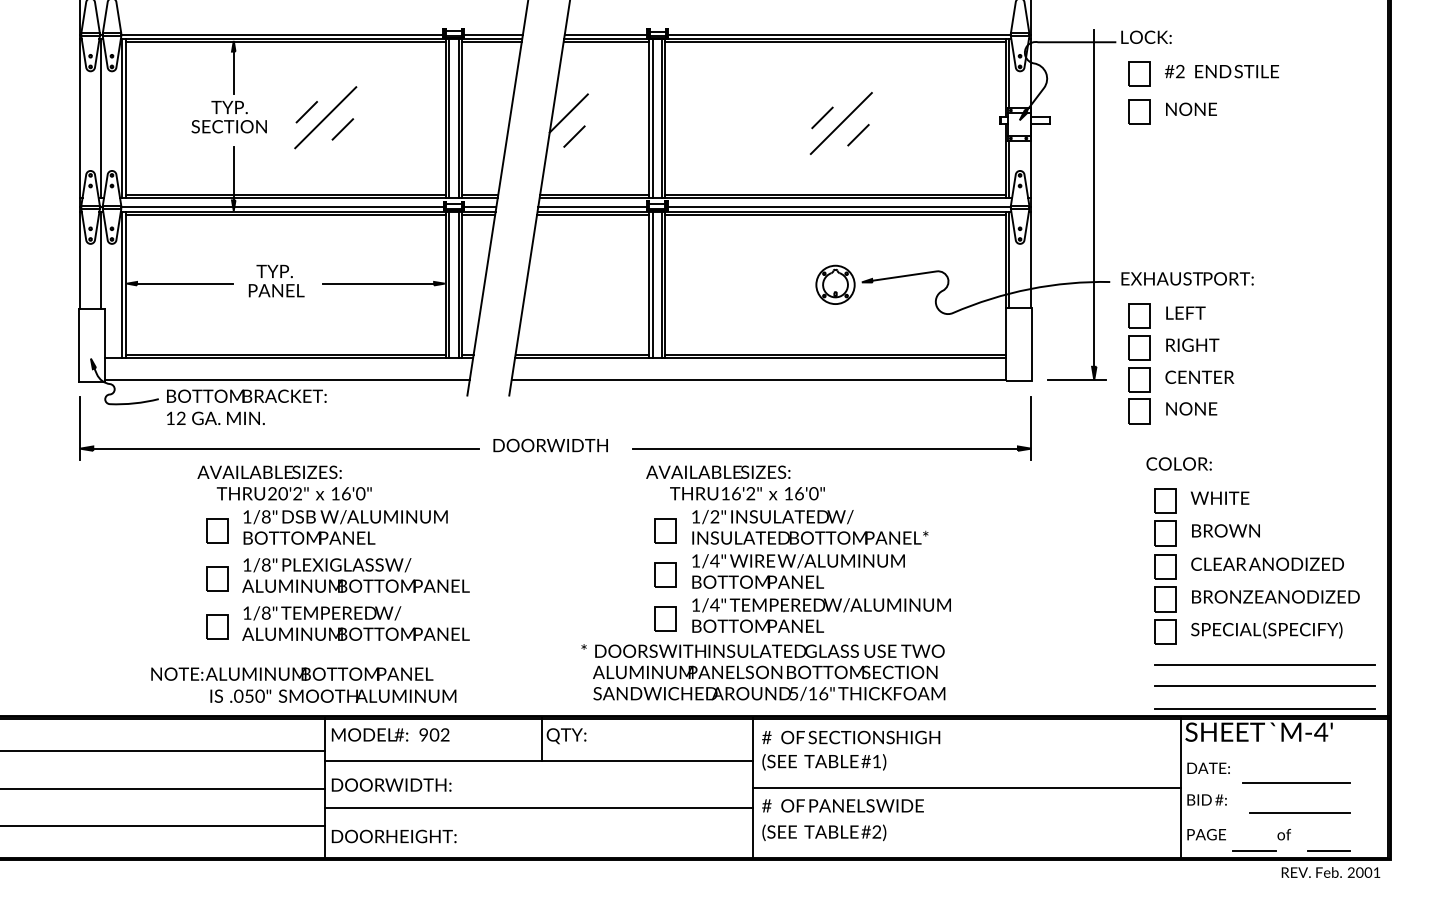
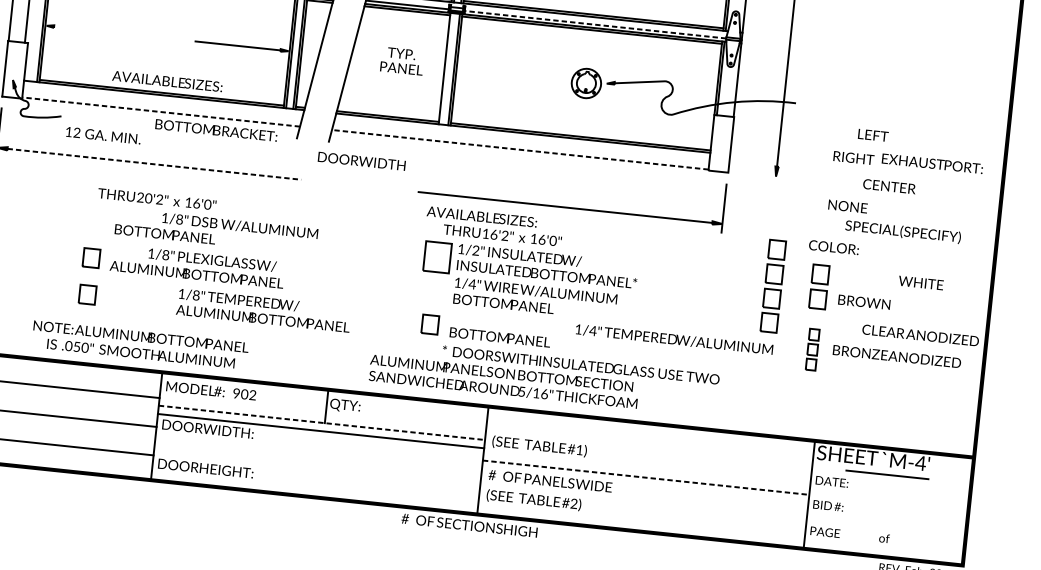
line: (839, 207) -> (595, 24), solid -> dashed
text: (1187, 278) -> (932, 163), moved
text: (276, 280) -> (402, 60), moved
line: (184, 283) -> (90, 30), removed
line: (652, 284) -> (446, 68), removed
text: (1185, 312) -> (873, 134), moved
part: (1139, 363) -> (773, 286), moved
text: (1199, 376) -> (889, 185), moved
line: (287, 379) -> (161, 111), solid -> dashed
line: (758, 379) -> (520, 149), solid -> dashed
line: (1076, 379) -> (762, 174), removed
text: (246, 395) -> (216, 129), moved
text: (550, 445) -> (361, 161), moved
line: (285, 448) -> (154, 164), solid -> dashed
text: (269, 471) -> (167, 80), moved
text: (1219, 497) -> (920, 282), moved
text: (345, 517) -> (240, 226), moved
part: (217, 530) -> (95, 221), removed
part: (665, 530) -> (437, 257), size x1.6
text: (1267, 563) -> (920, 334), moved
text: (327, 565) -> (212, 260), moved
part: (665, 574) -> (433, 290), removed
part: (1165, 599) -> (812, 349), size x0.6
text: (821, 605) -> (674, 339), moved
text: (355, 623) -> (263, 310), moved
text: (1266, 630) -> (902, 232), moved
text: (762, 650) -> (580, 364), moved
line: (1264, 664) -> (882, 407), removed
line: (1264, 686) -> (881, 423), removed
text: (333, 695) -> (141, 353), moved
line: (1264, 708) -> (879, 440), removed
text: (851, 737) -> (469, 525), moved
line: (539, 761) -> (322, 423), solid -> dashed
line: (1296, 782) -> (887, 474), moved
line: (967, 788) -> (646, 477), solid -> dashed
line: (538, 808) -> (320, 431), moved
line: (1299, 813) -> (897, 523), removed
line: (1254, 850) -> (860, 548), removed
line: (1328, 850) -> (916, 554), removed

